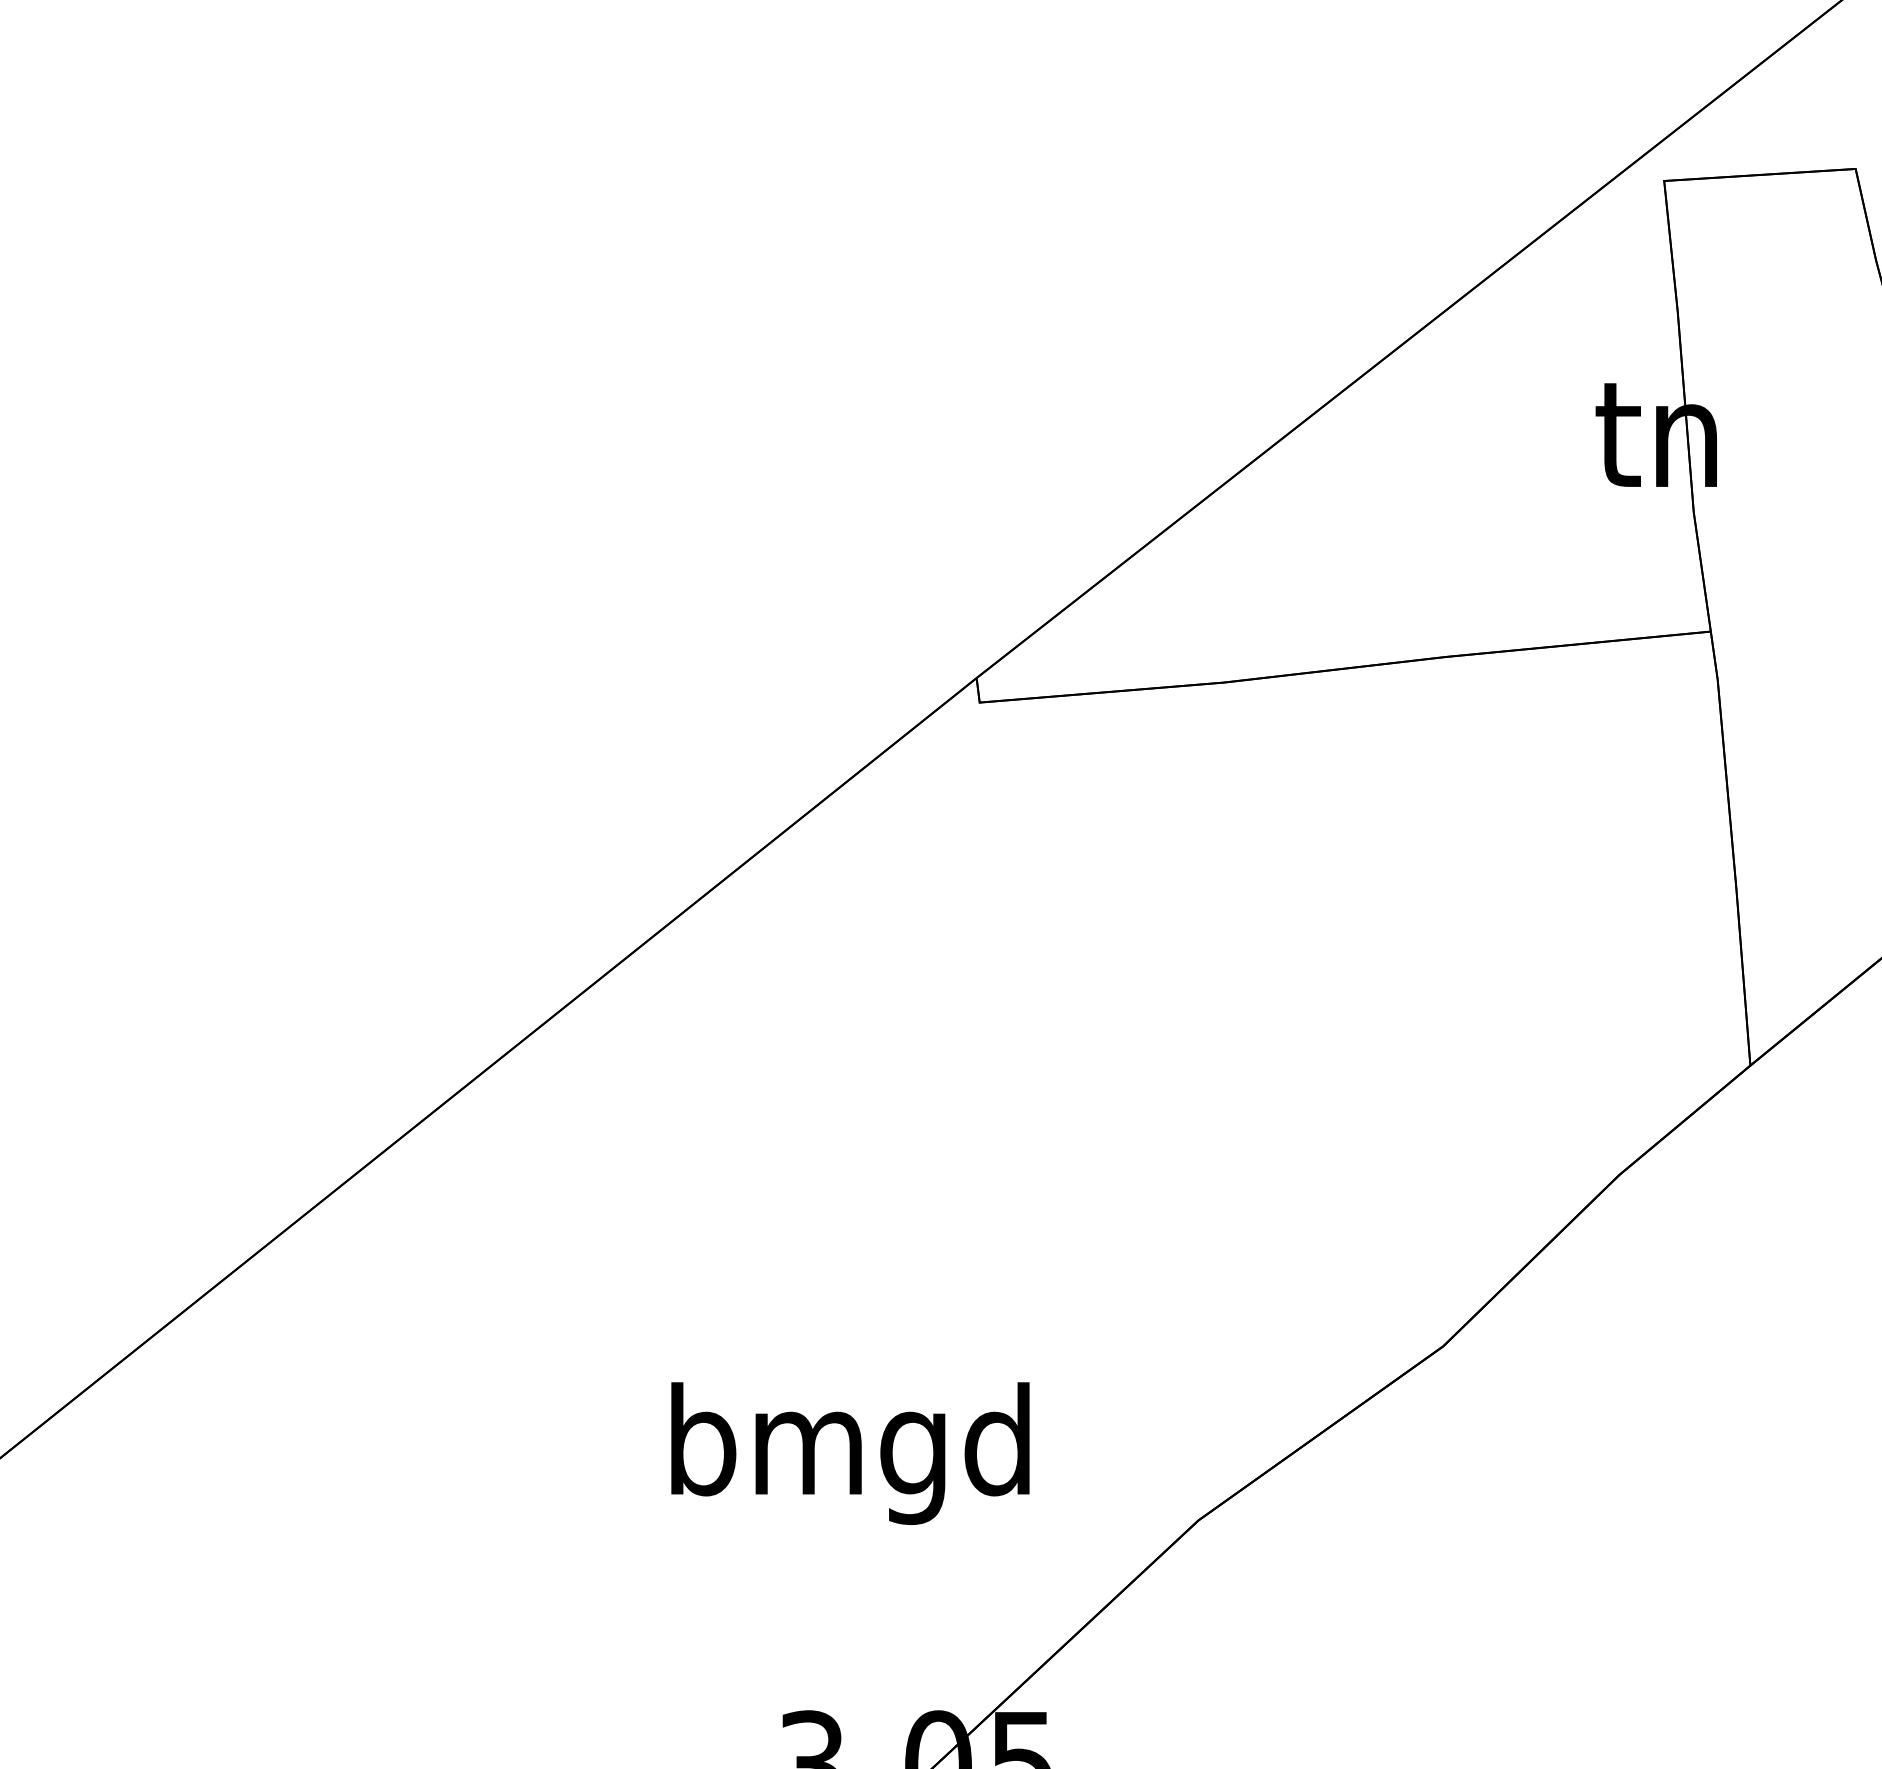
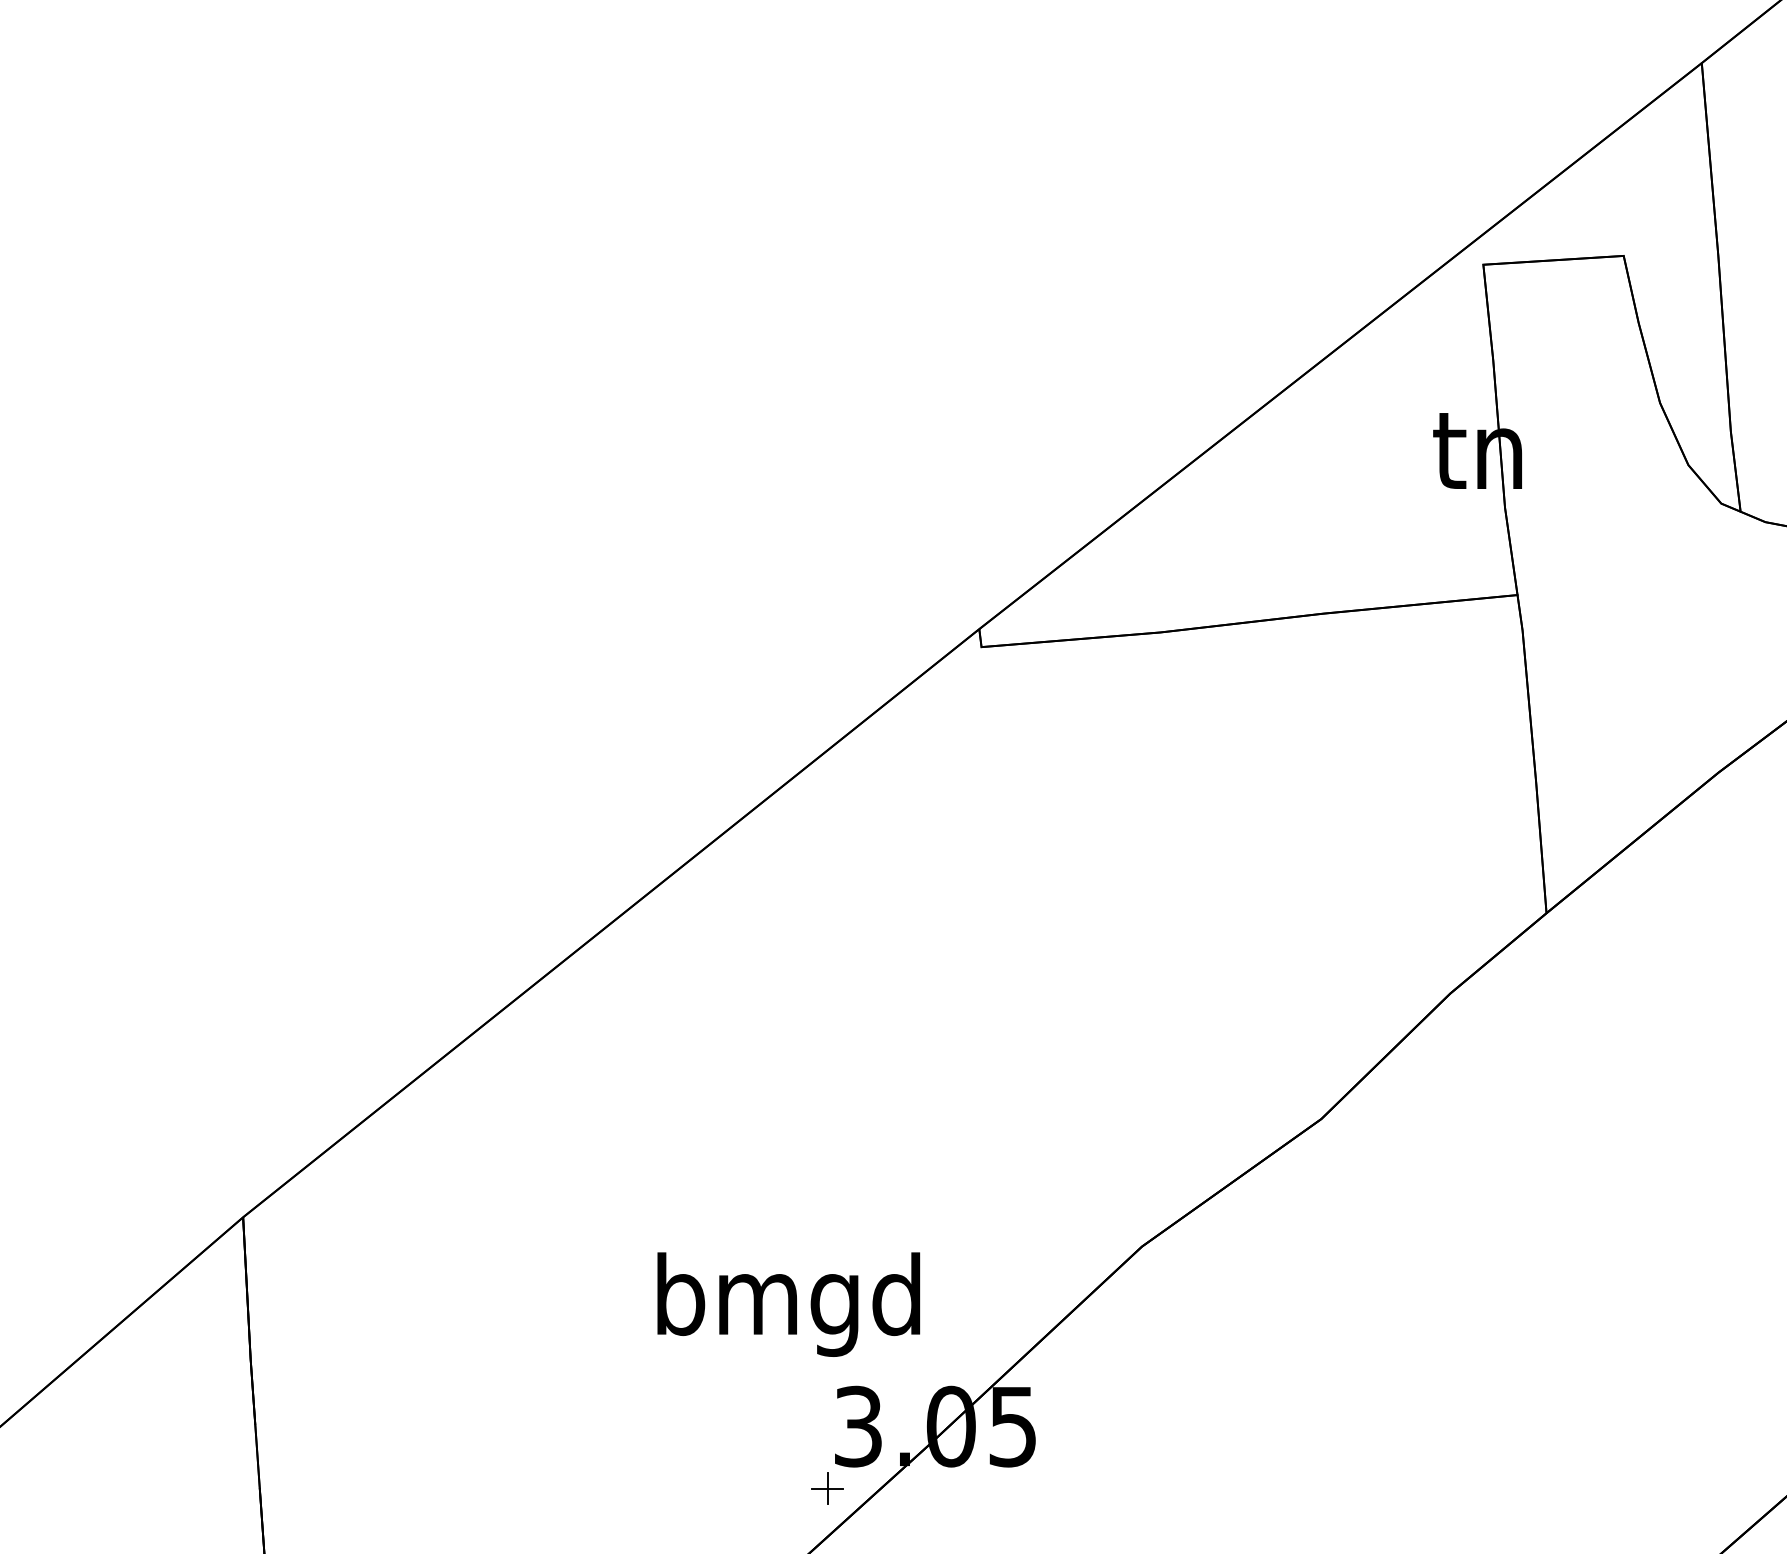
text: (850, 1453) -> (788, 1304), moved

